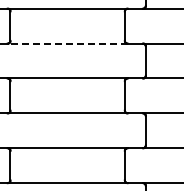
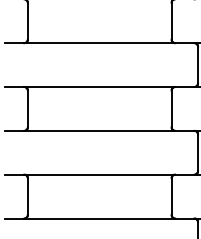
line: (67, 43) -> (99, 43), dashed -> solid

